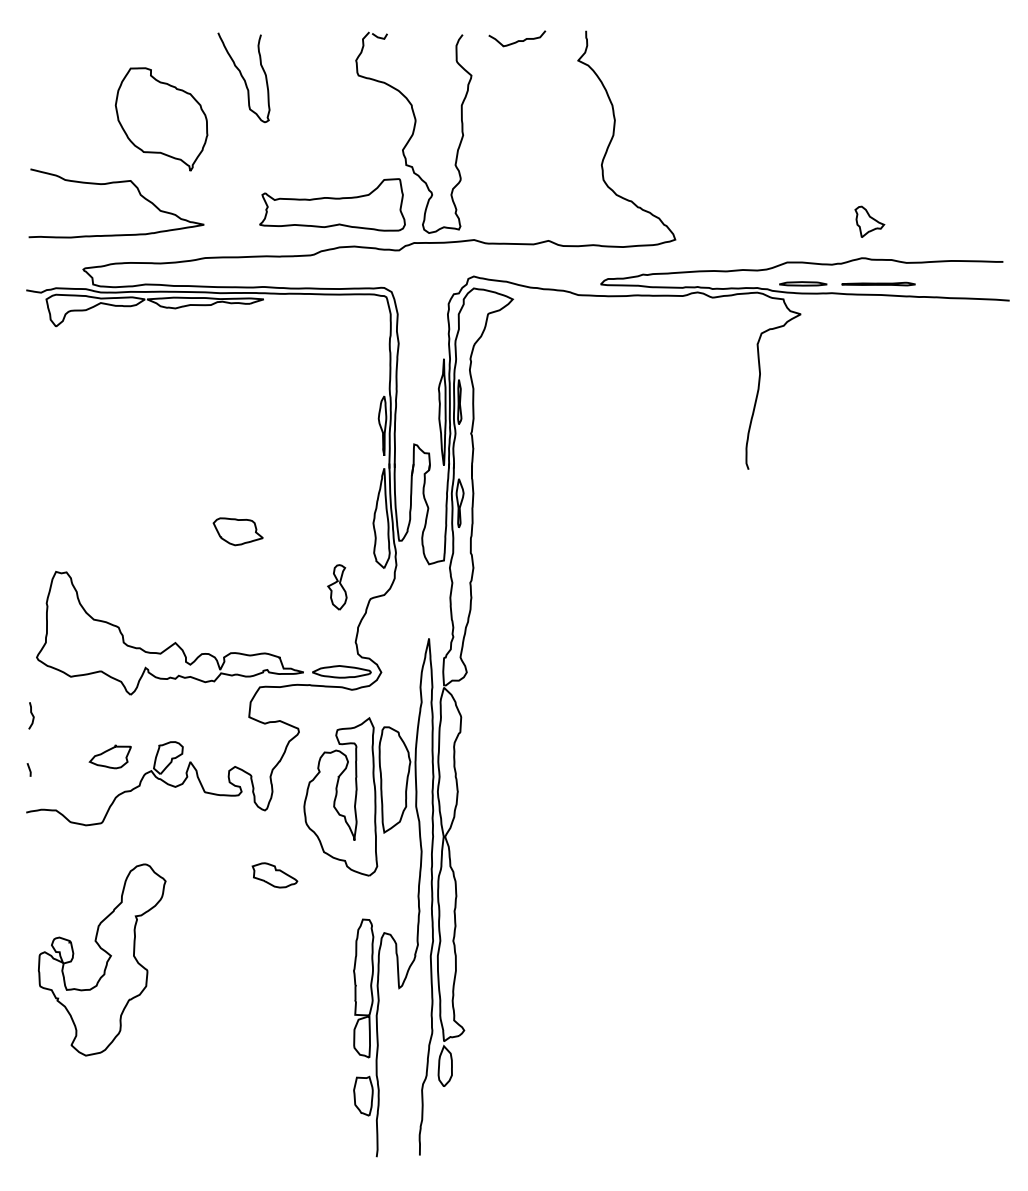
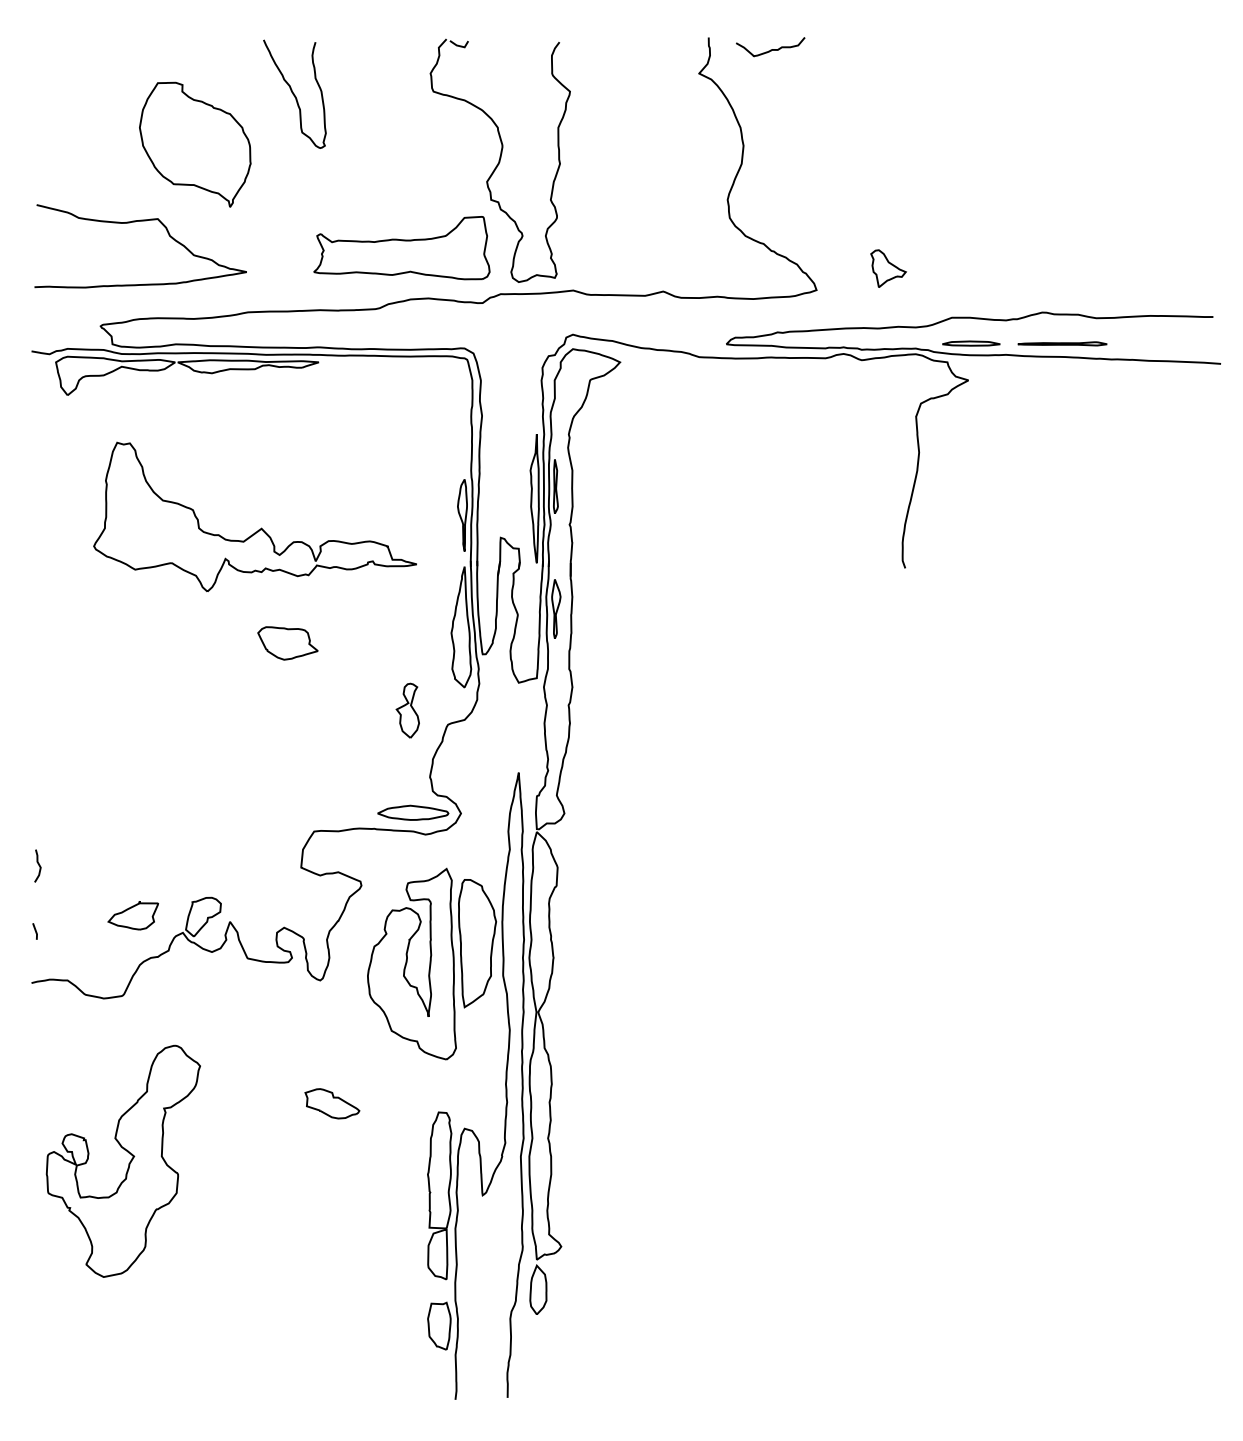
curve: (517, 40) -> (770, 49), moved
part: (869, 221) -> (888, 268), moved
part: (174, 642) -> (260, 528), moved
part: (274, 875) -> (331, 1103), moved

